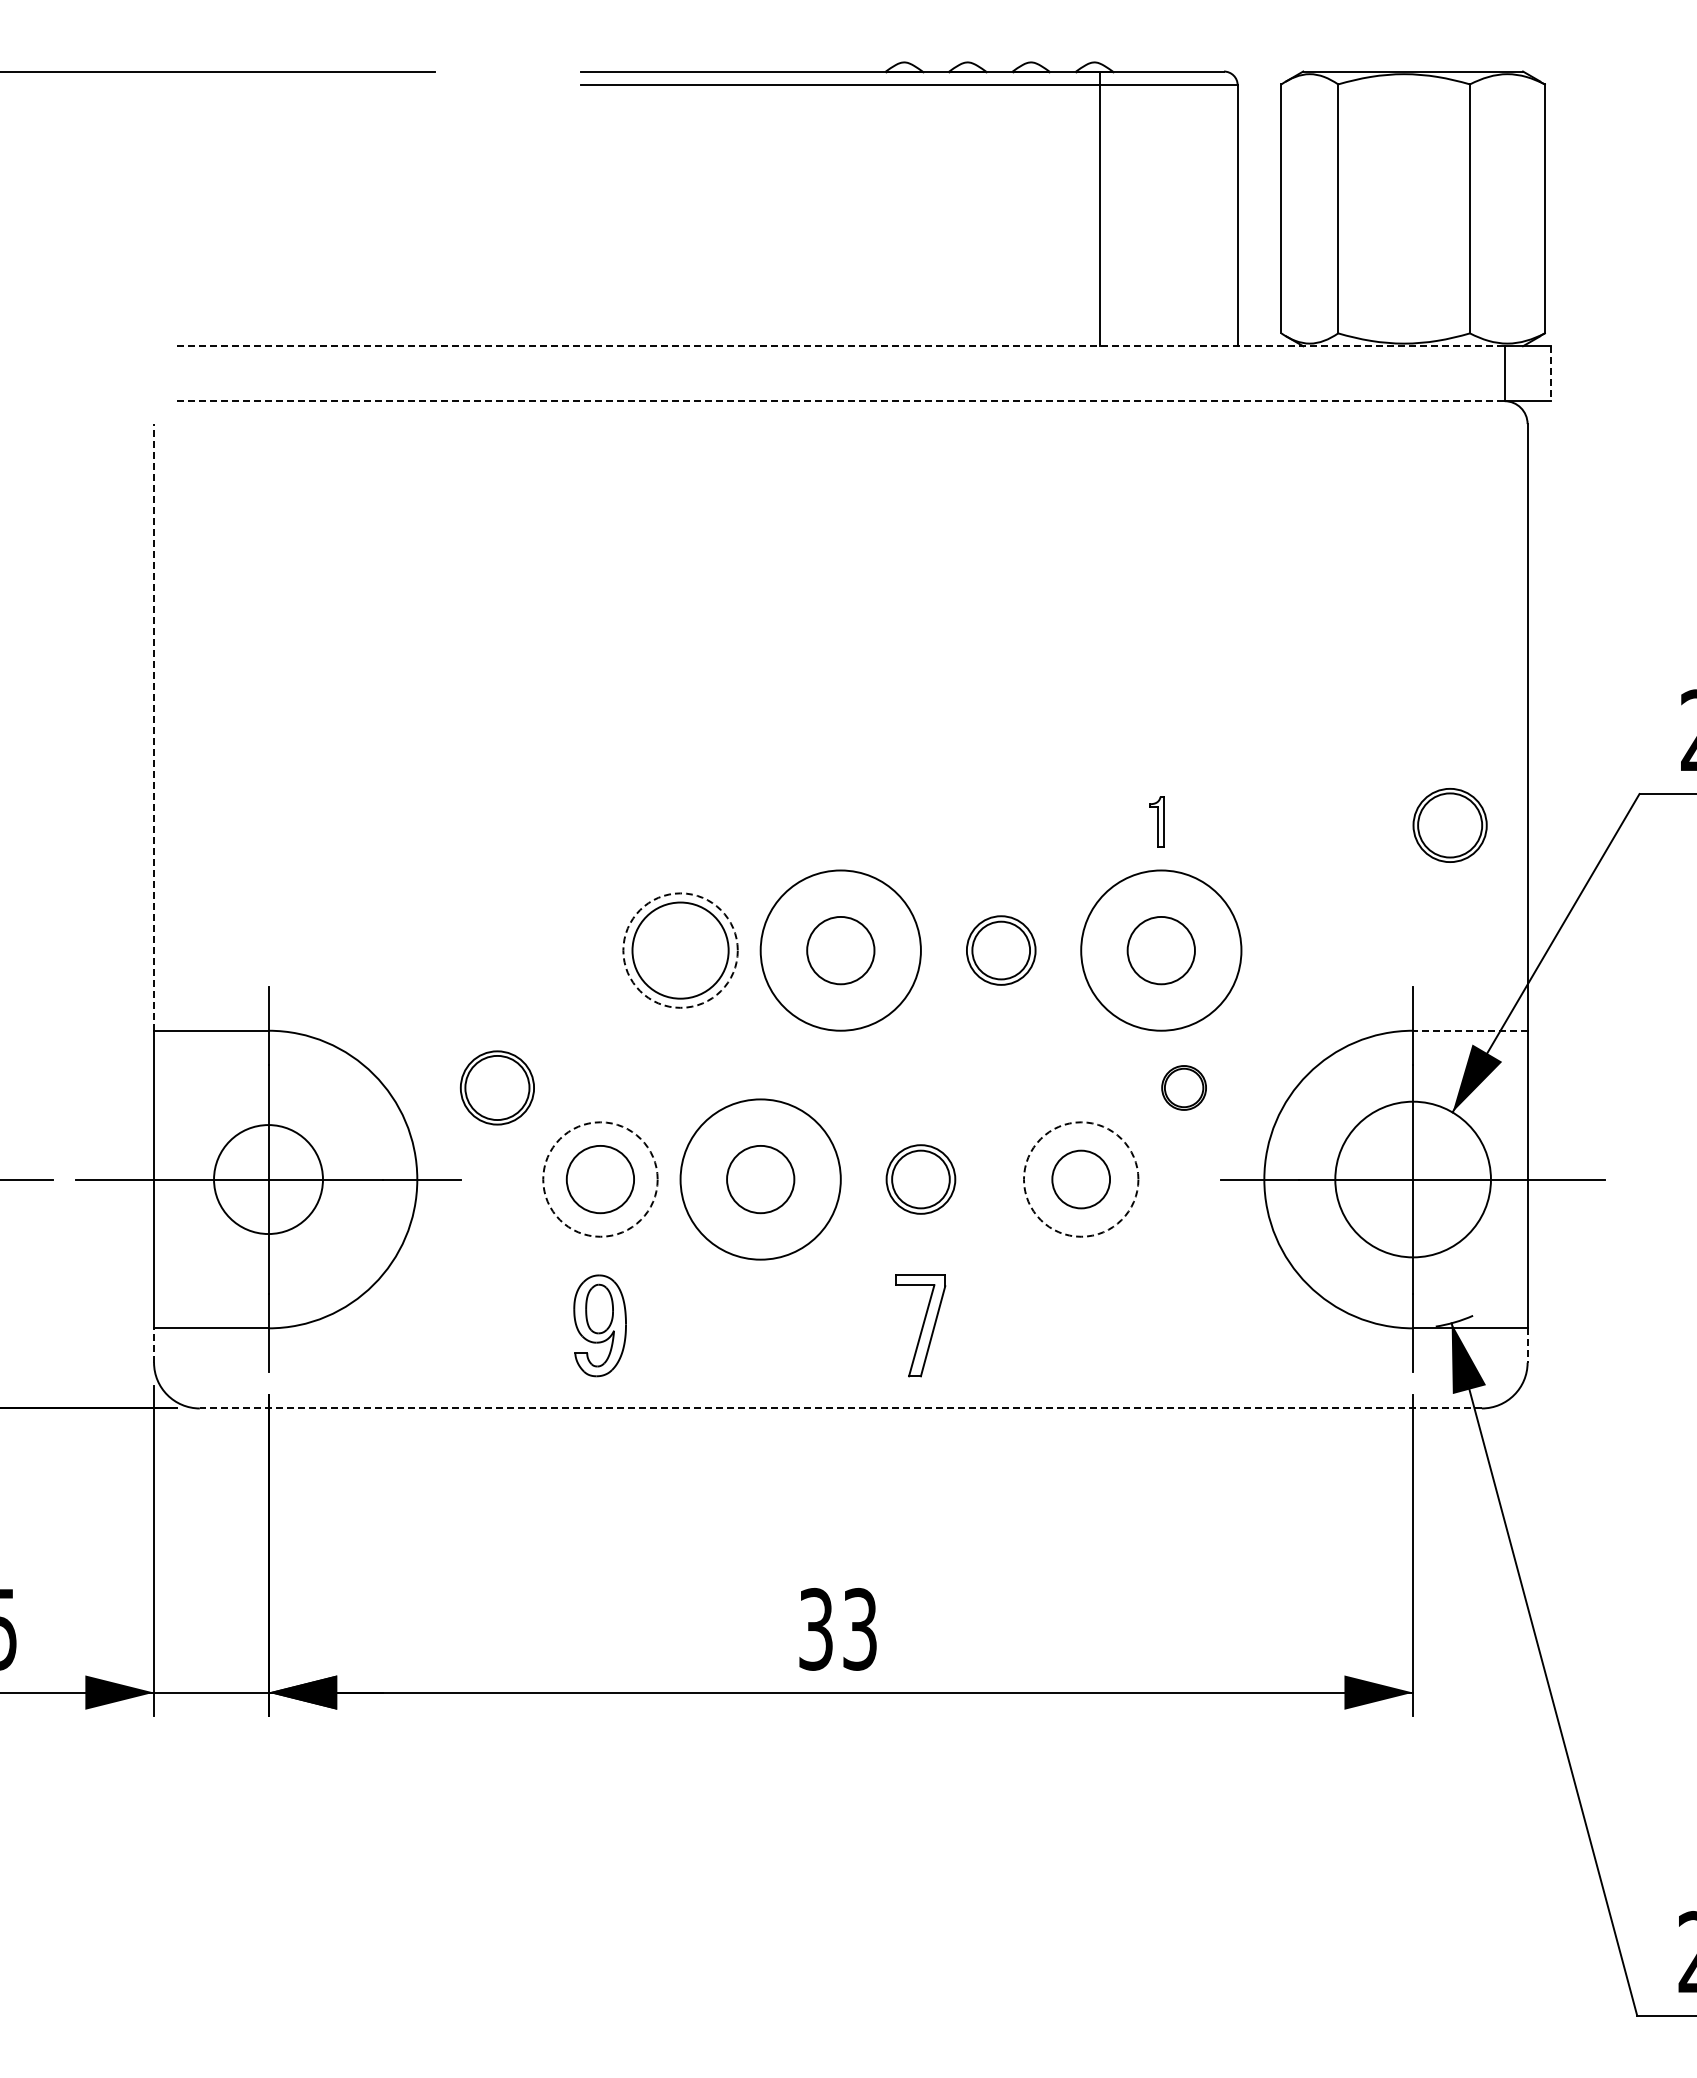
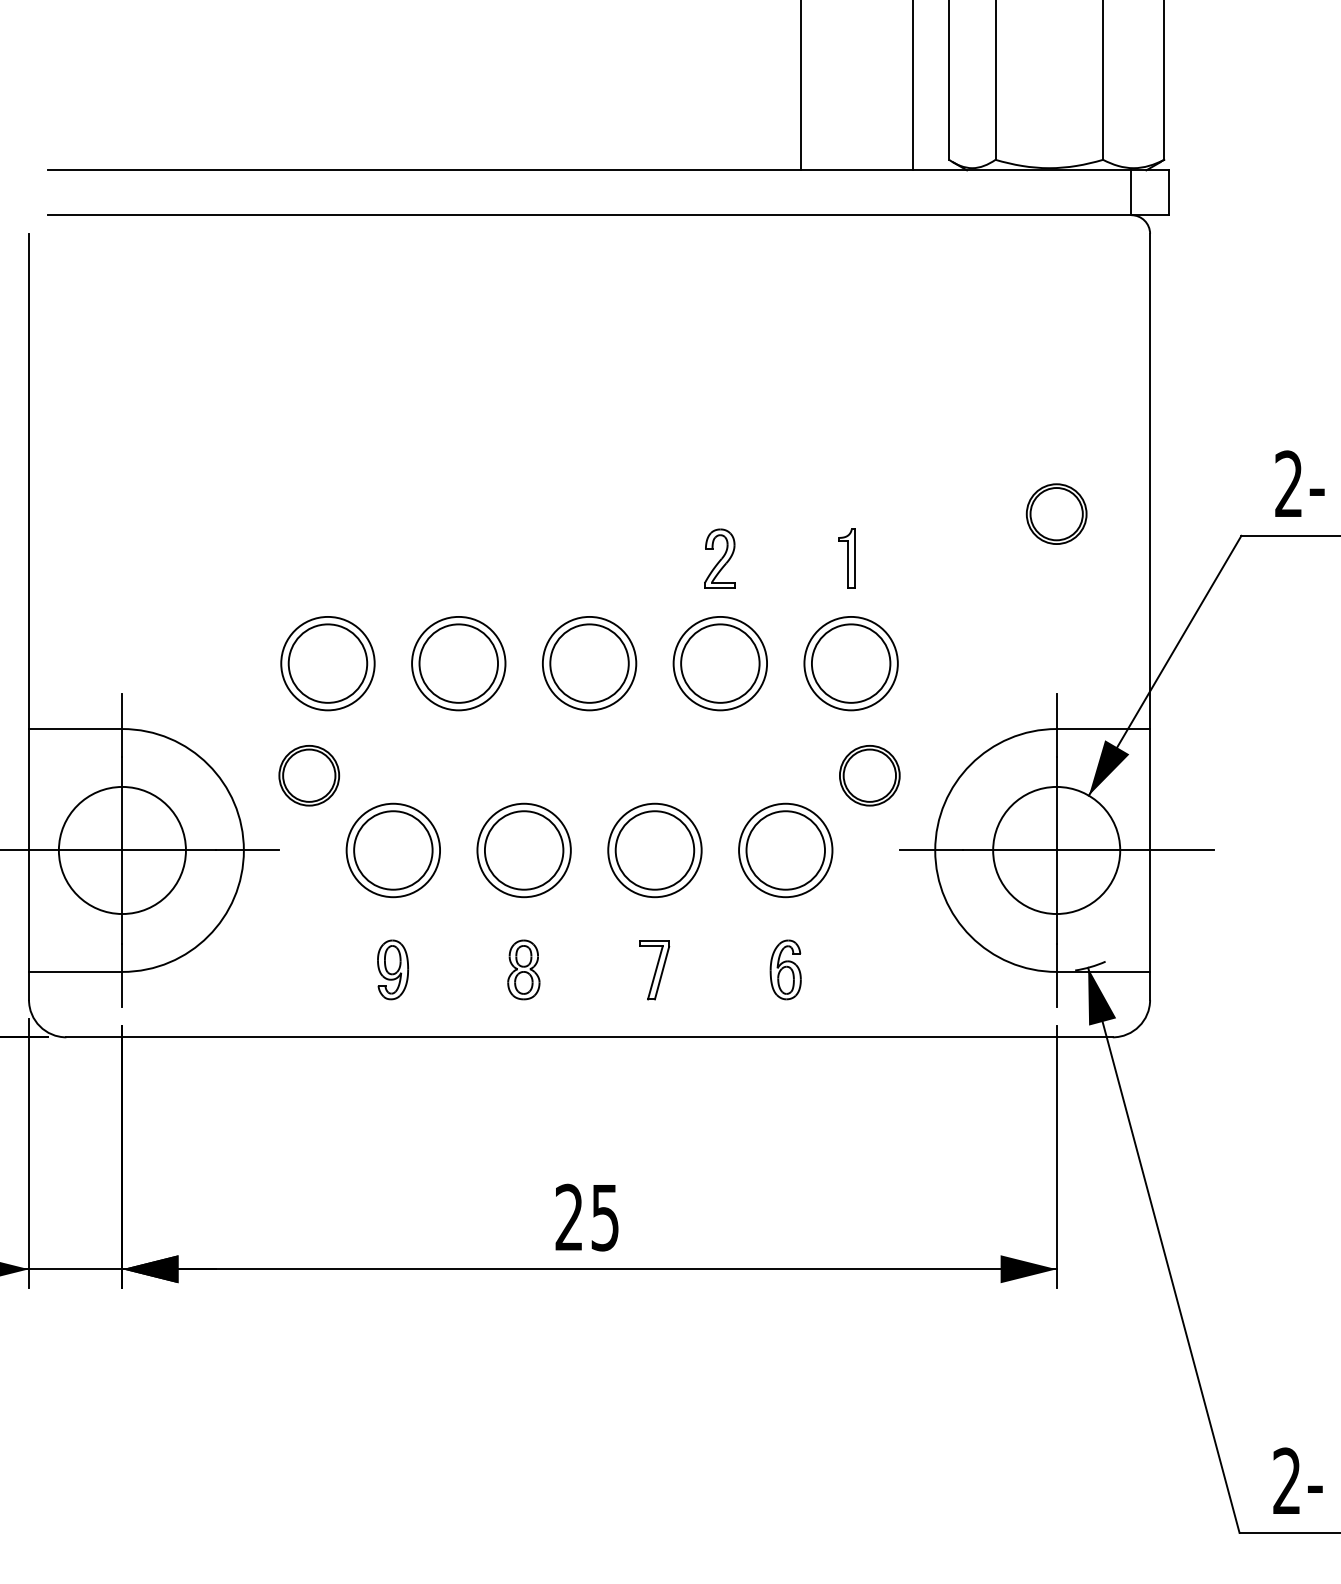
line: (840, 346) -> (589, 170), dashed -> solid
line: (1550, 374) -> (1168, 193), dashed -> solid
line: (840, 401) -> (589, 215), dashed -> solid
line: (154, 726) -> (29, 480), dashed -> solid
part: (1000, 821) -> (719, 558), added
part: (1156, 821) -> (847, 558), size x1.43
part: (1449, 825) -> (1056, 514), moved
part: (520, 950) -> (328, 663), added
circle: (680, 950) -> (458, 663), dashed -> solid
circle: (840, 950) -> (589, 663), size x0.71
circle: (840, 950) -> (589, 663), size x1.43
part: (1001, 950) -> (720, 663), size x1.67
circle: (1161, 950) -> (851, 663), size x0.71
circle: (1161, 950) -> (851, 663), size x1.43
line: (1469, 1030) -> (1102, 728), dashed -> solid
part: (1183, 1087) -> (869, 775), size x1.67
circle: (268, 1179) -> (122, 850), size x1.43
circle: (600, 1179) -> (393, 850), dashed -> solid
circle: (600, 1179) -> (393, 850), size x1.43
circle: (760, 1179) -> (524, 850), size x0.71
circle: (760, 1179) -> (524, 850), size x1.43
part: (920, 1179) -> (654, 850), size x1.67
circle: (1080, 1179) -> (785, 850), dashed -> solid
circle: (1081, 1179) -> (786, 850), size x1.67
part: (599, 1325) -> (392, 969), size x0.71
part: (760, 1325) -> (524, 969), added
part: (920, 1325) -> (654, 969), size x0.71
part: (1080, 1325) -> (785, 969), added
line: (154, 1345) -> (29, 985), dashed -> solid
line: (1527, 1346) -> (1150, 986), dashed -> solid
line: (840, 1408) -> (589, 1037), dashed -> solid
text: (837, 1628) -> (586, 1216), 33 -> 25

